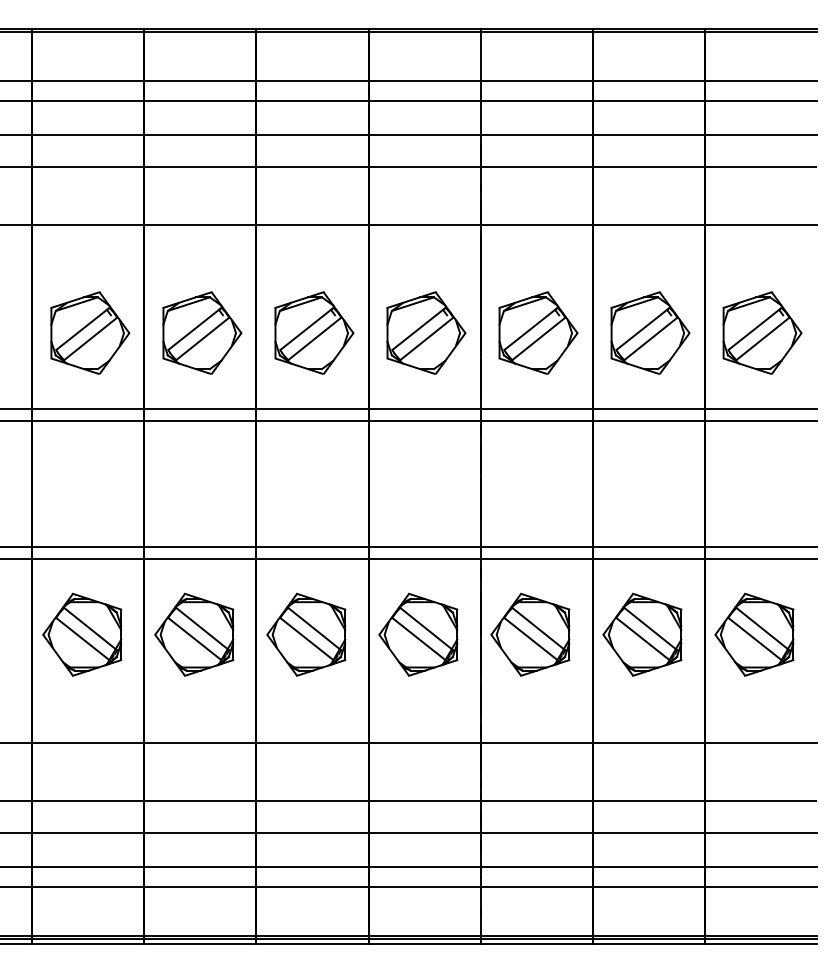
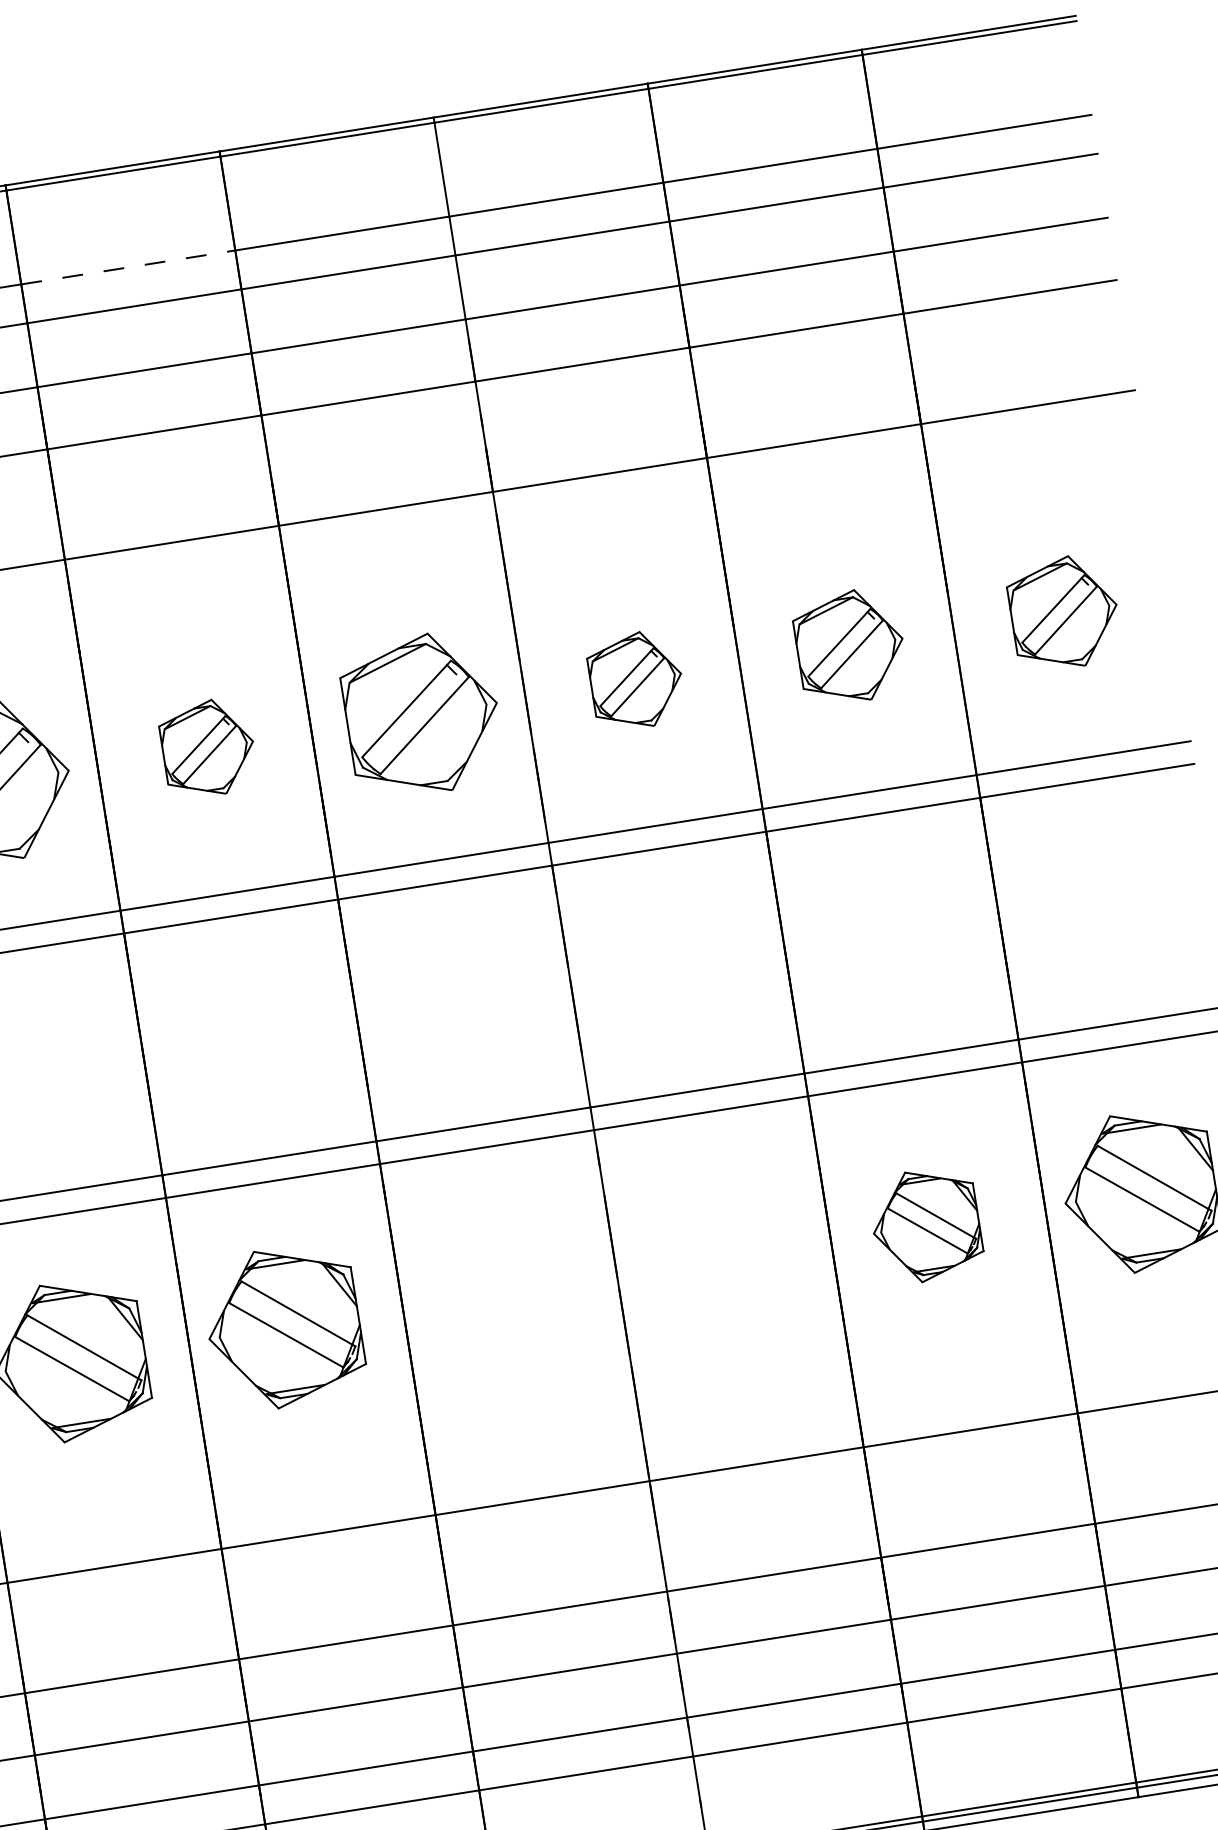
line: (313, 81) -> (130, 268), solid -> dashed
part: (314, 332) -> (208, 747), size x0.6
part: (538, 332) -> (636, 679), size x0.6
part: (650, 332) -> (850, 645), size x0.7
part: (762, 332) -> (1064, 611), size x0.7
part: (418, 634) -> (498, 1292), removed
part: (530, 634) -> (712, 1258), removed
part: (642, 634) -> (926, 1225), size x0.7

